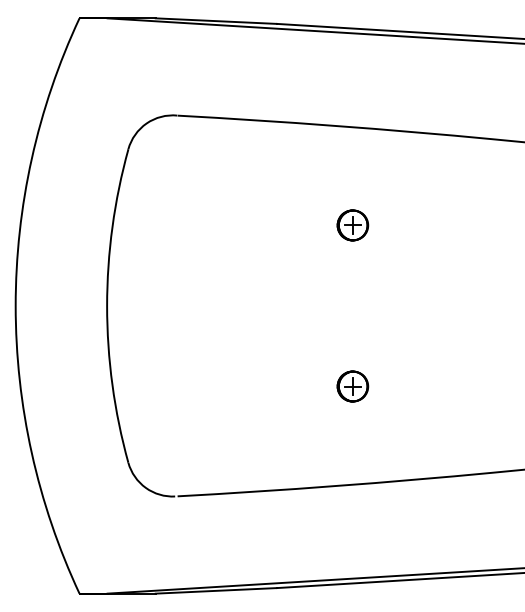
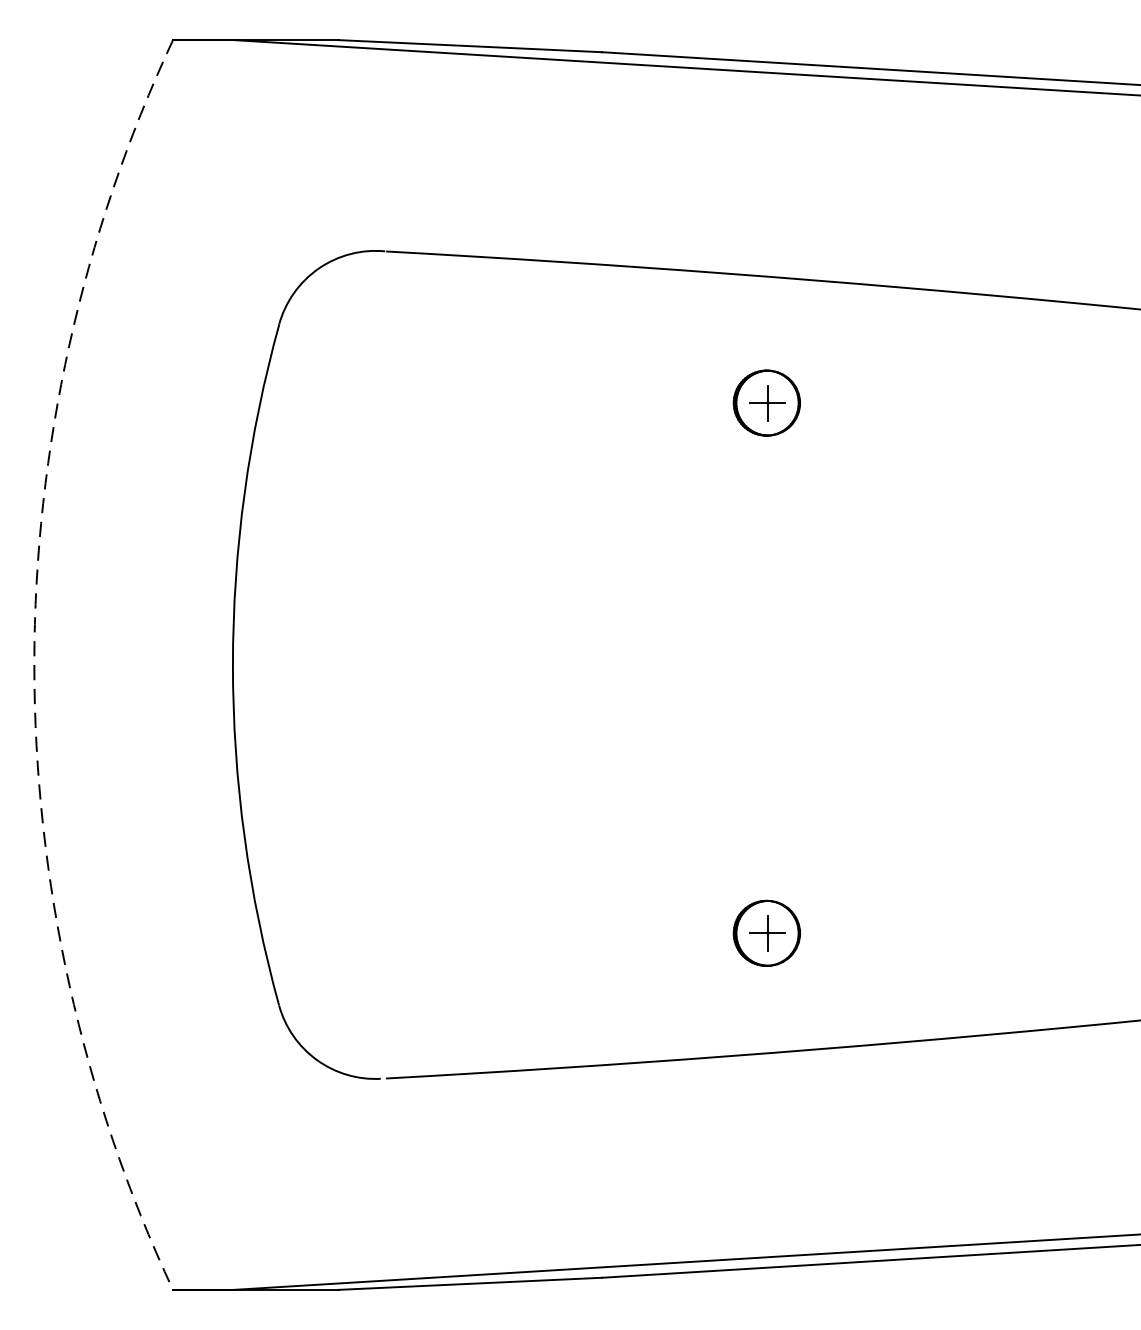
part: (352, 225) -> (766, 403), moved
line: (15, 306) -> (33, 666), solid -> dashed
part: (352, 386) -> (766, 933), moved

